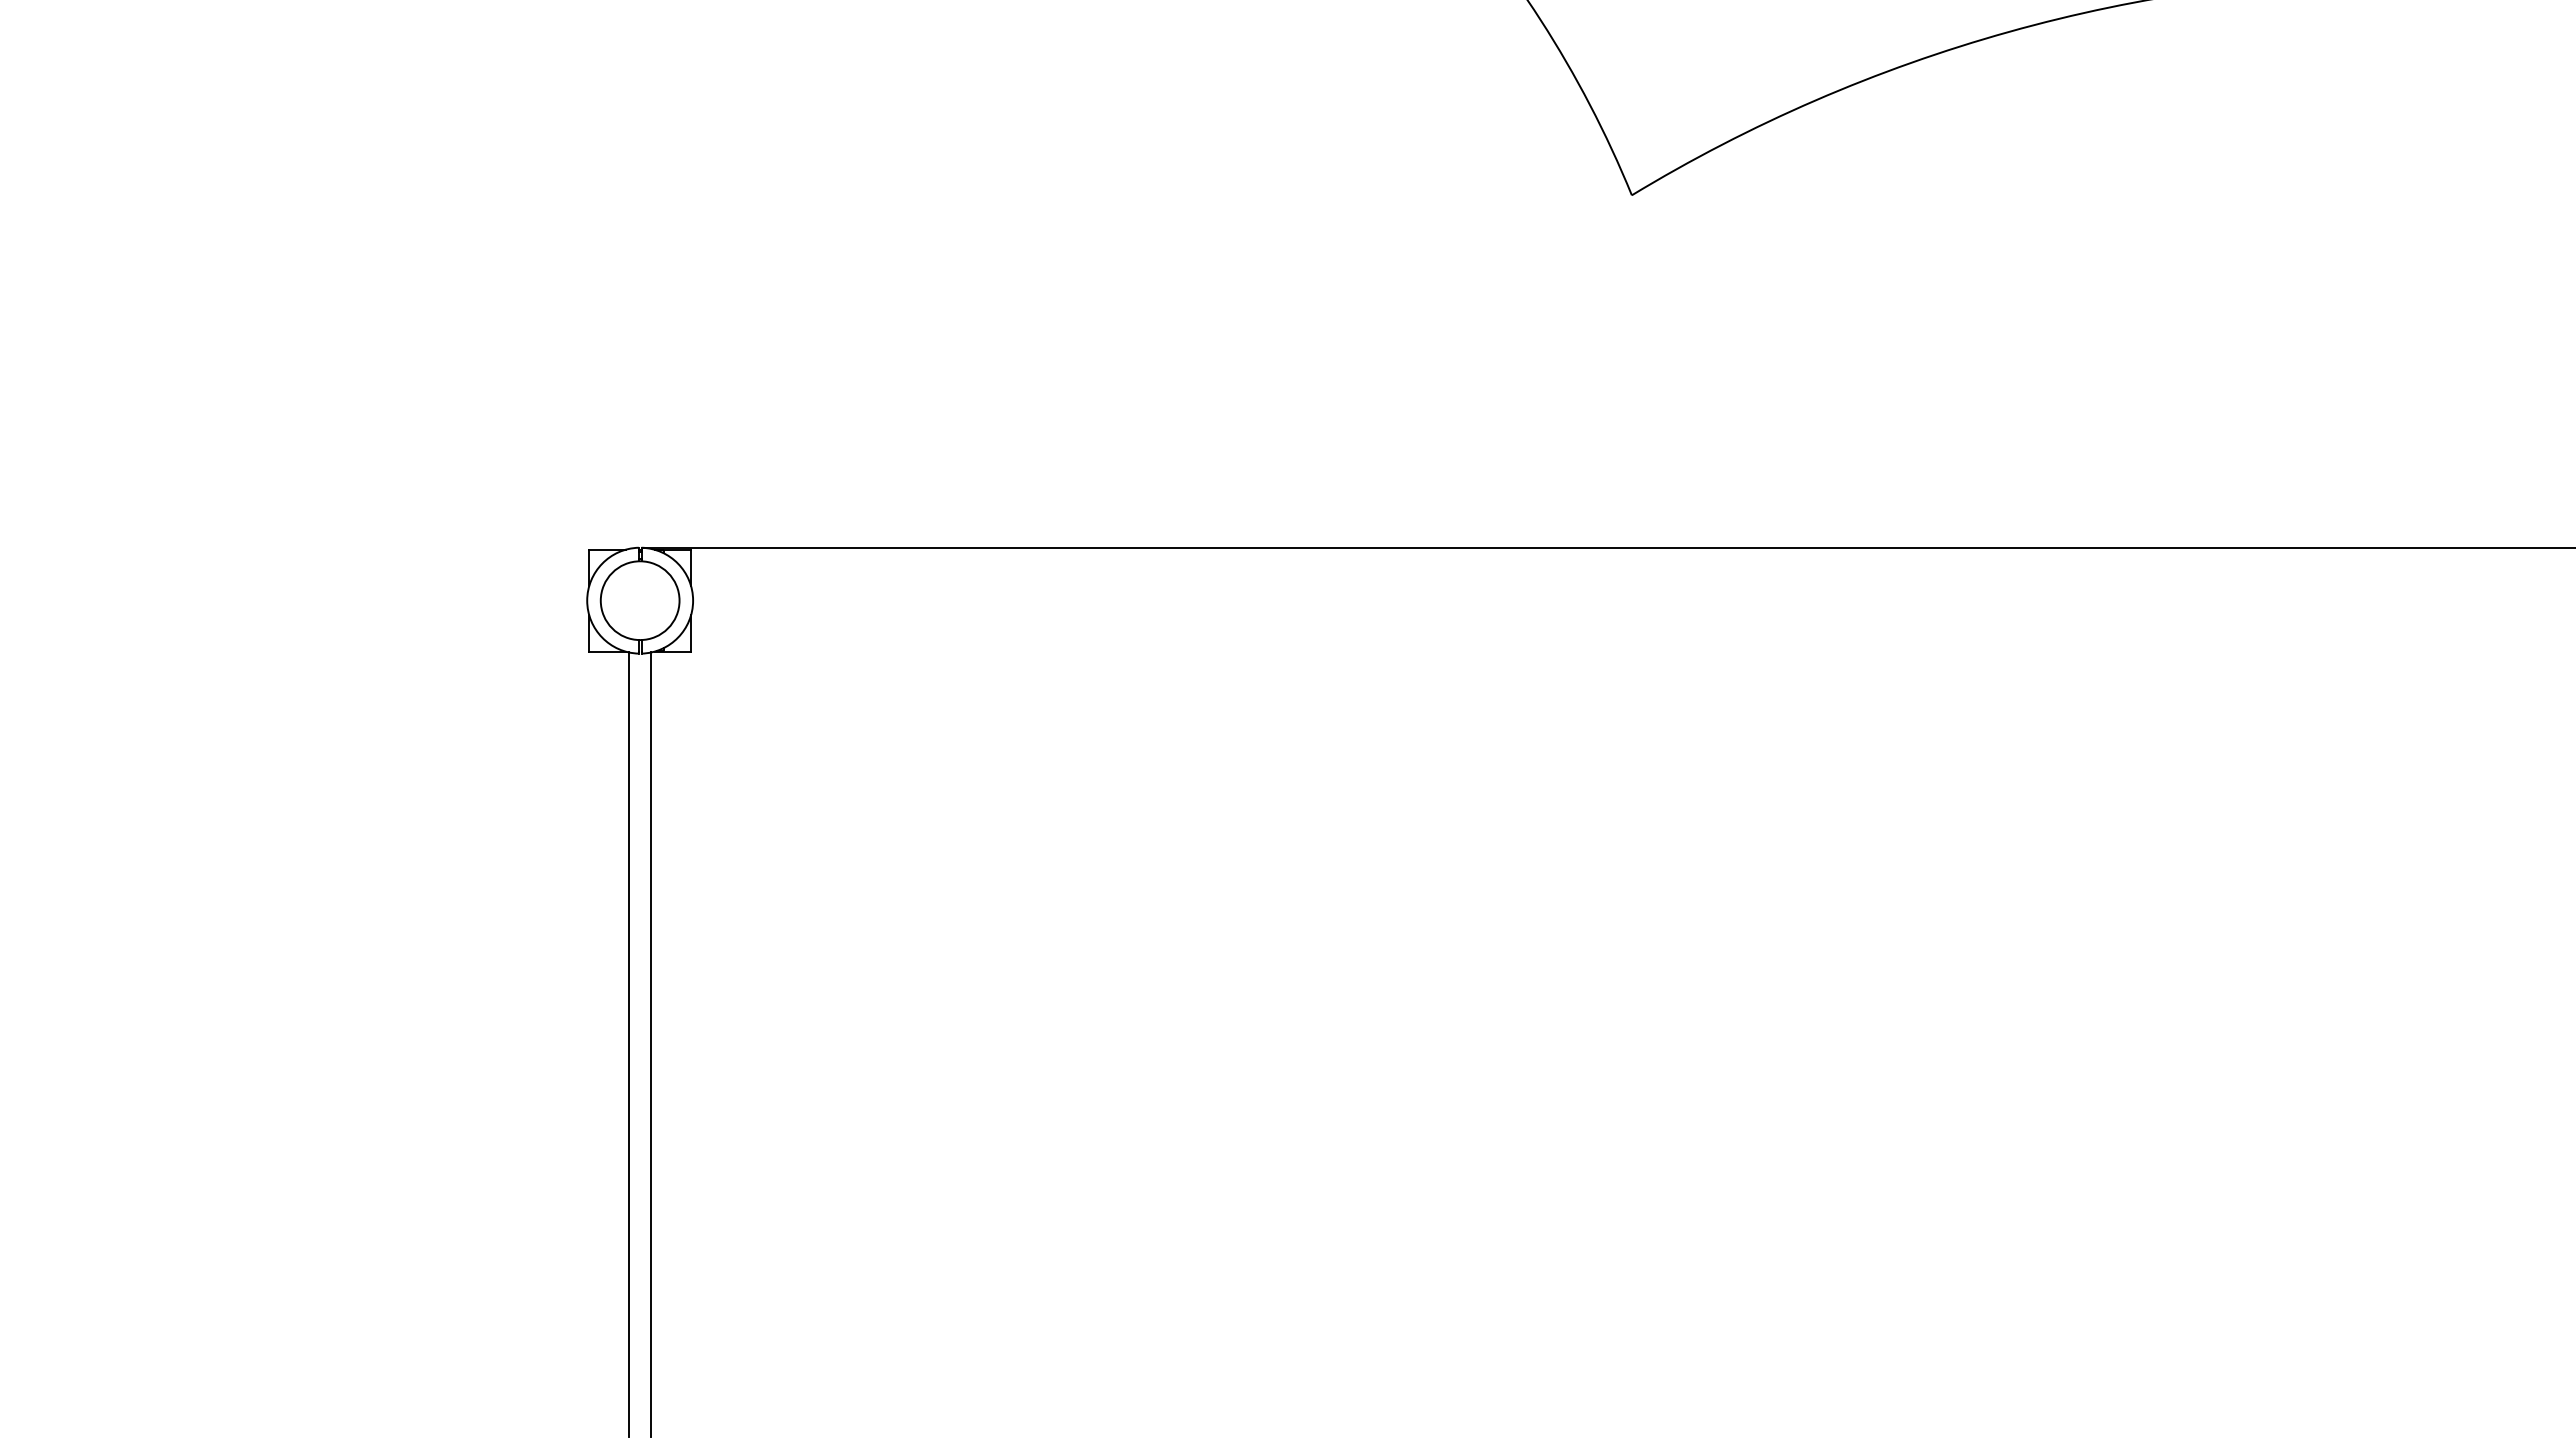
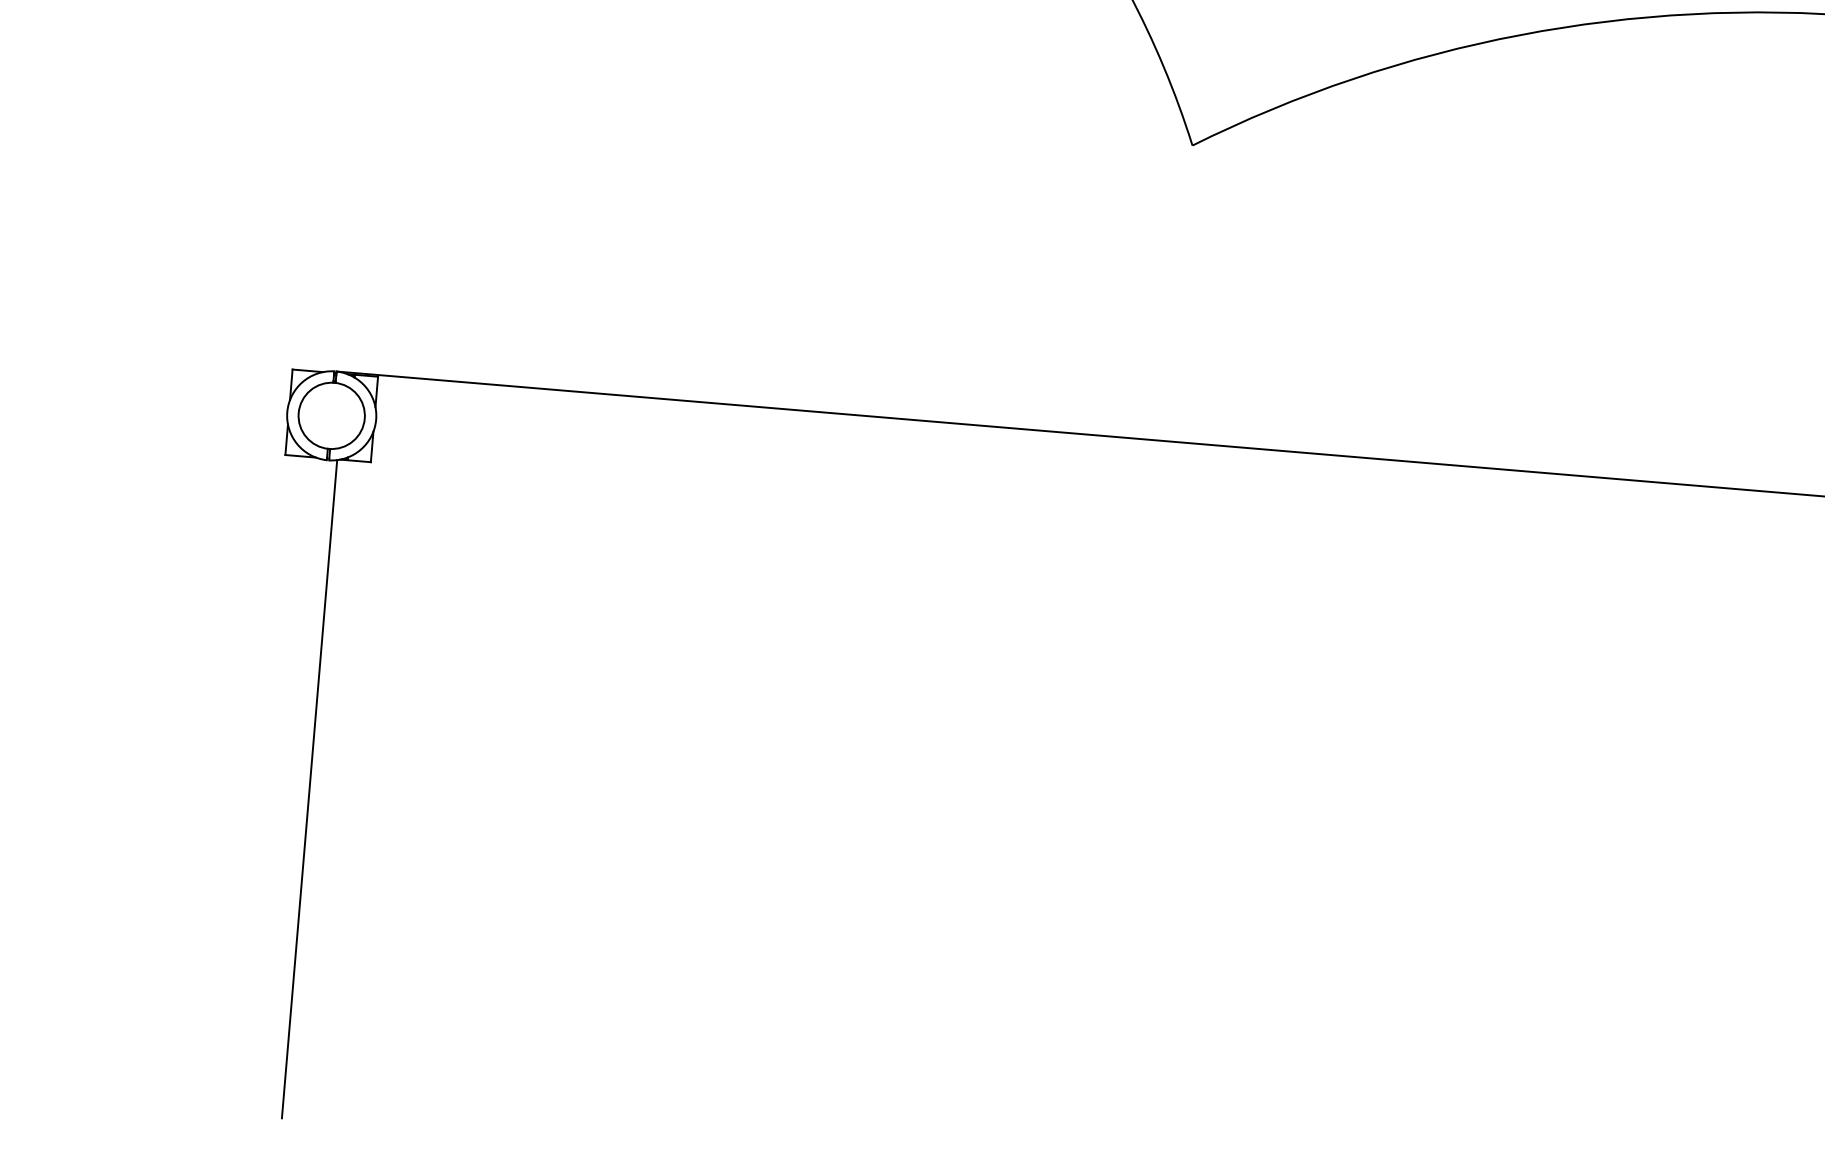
line: (629, 1044) -> (291, 787), removed

